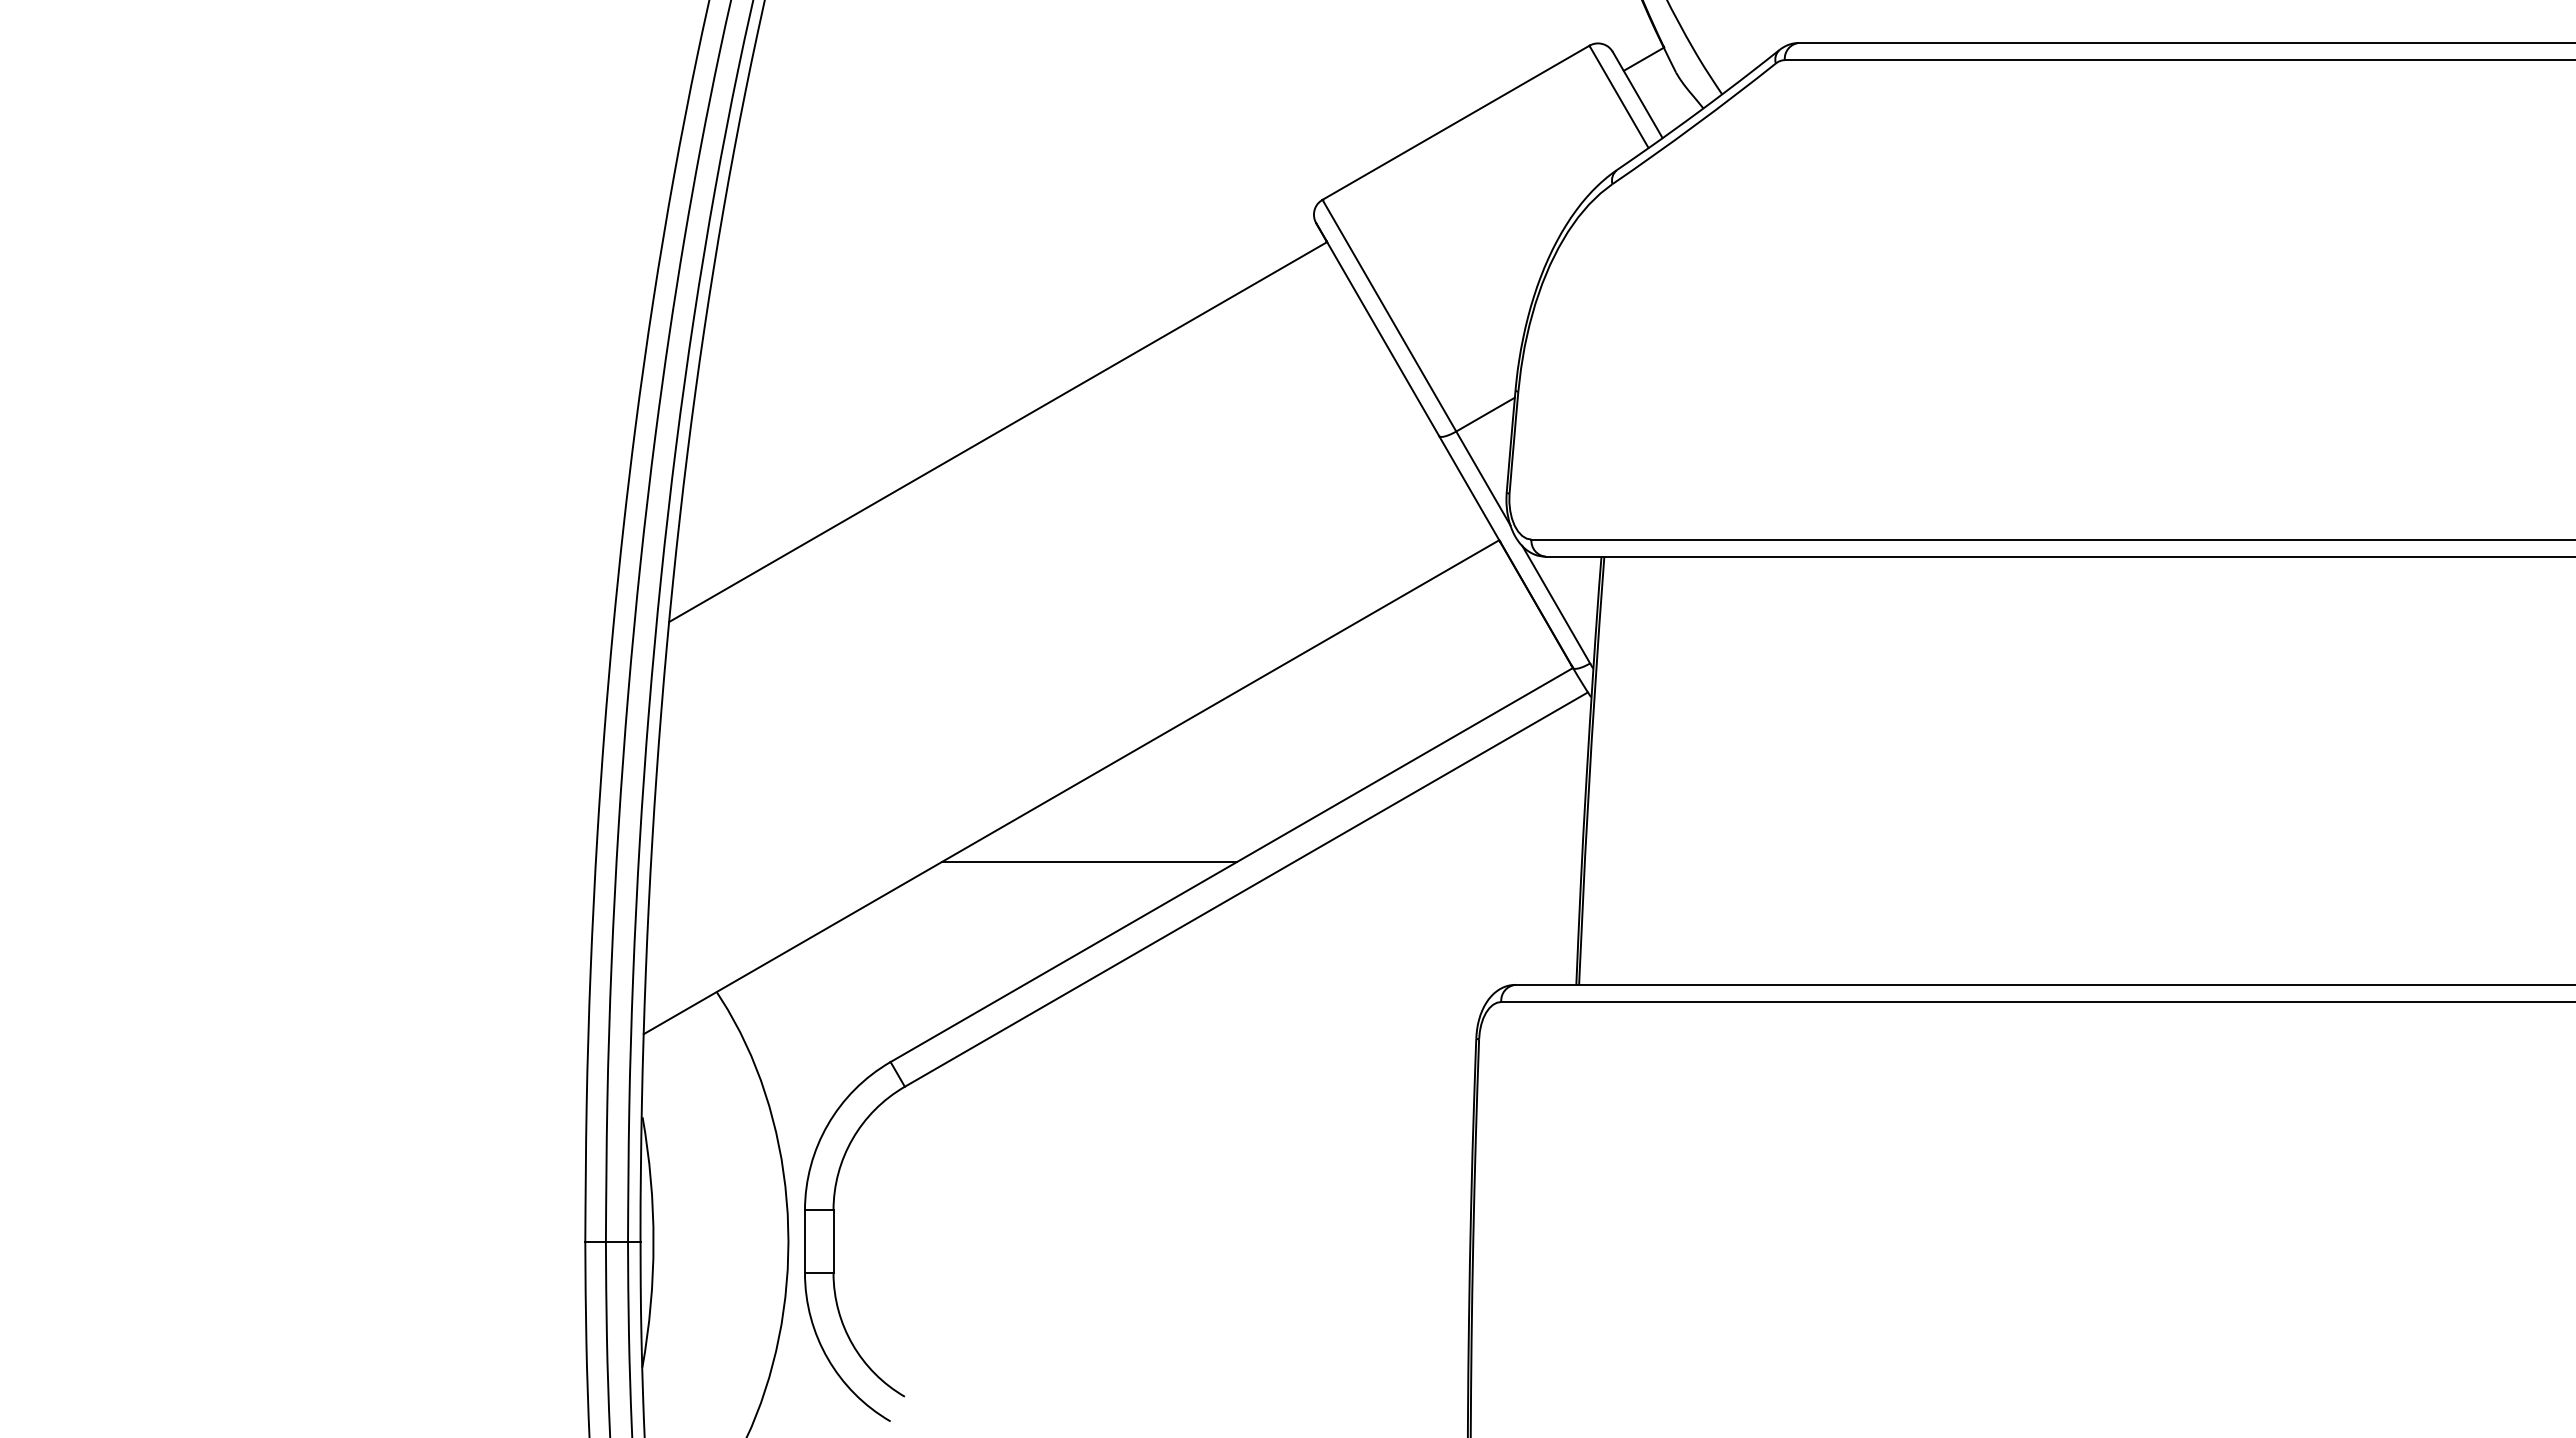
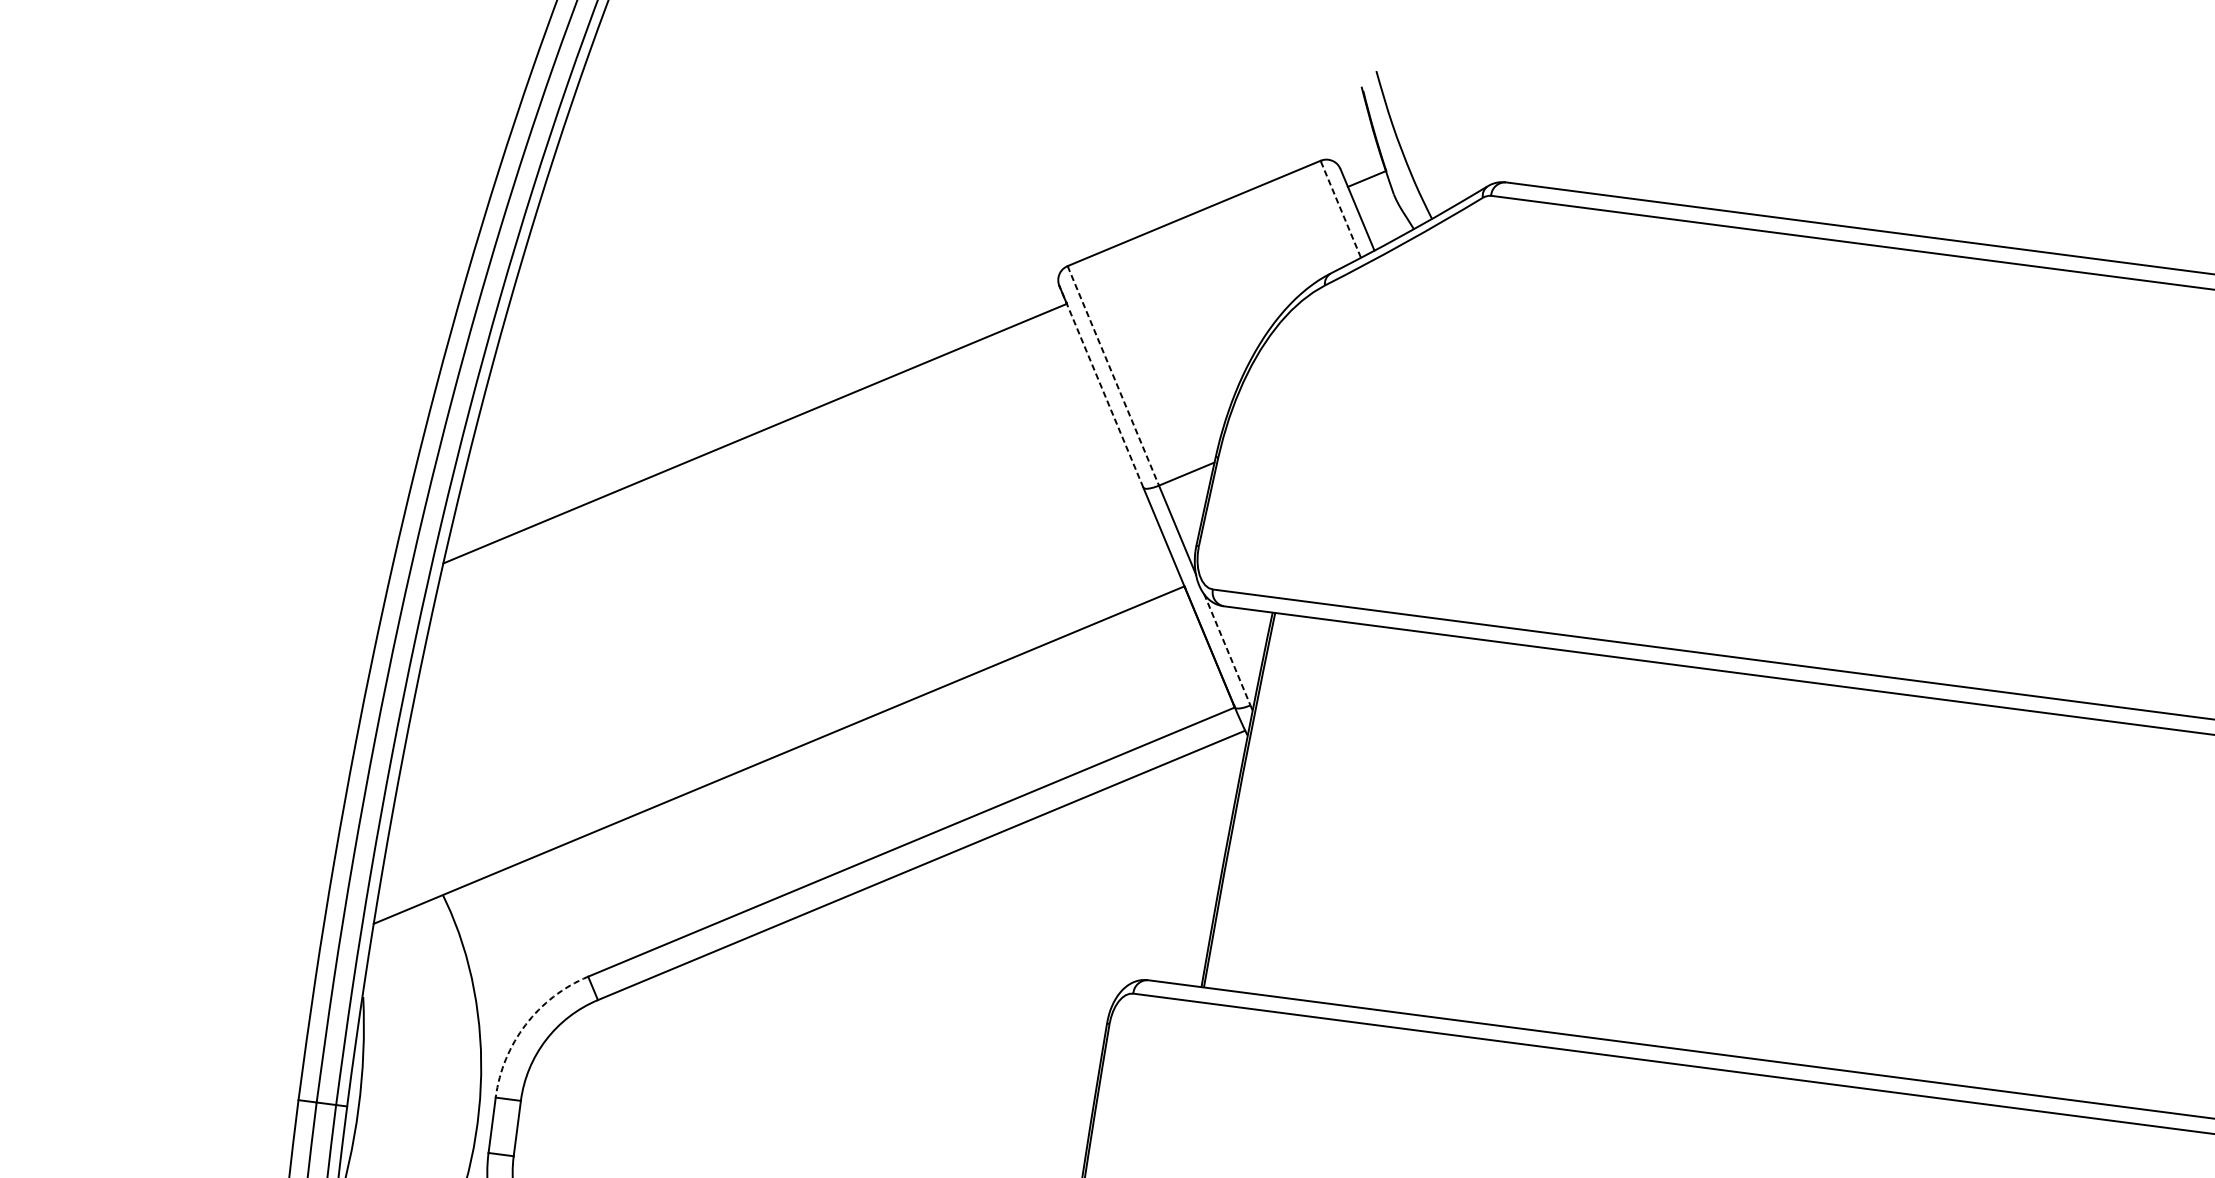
line: (1618, 96) -> (1340, 208), solid -> dashed
line: (1389, 315) -> (1113, 375), solid -> dashed
line: (1377, 329) -> (1101, 386), solid -> dashed
line: (1556, 604) -> (1227, 649), solid -> dashed
line: (1088, 862) -> (785, 823), removed
arc: (827, 1124) -> (525, 1024), solid -> dashed

